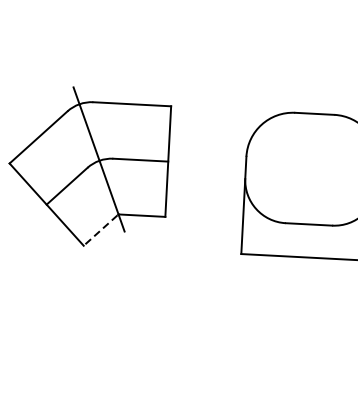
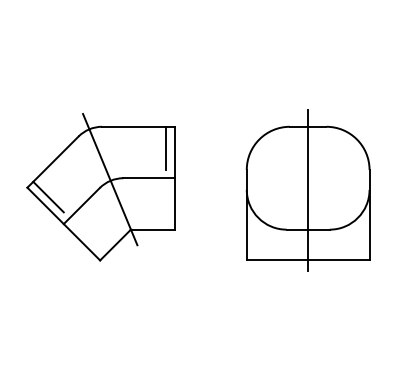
line: (161, 128) -> (166, 147), added
line: (31, 174) -> (48, 196), added
line: (311, 182) -> (308, 190), added
line: (99, 230) -> (114, 245), dashed -> solid

